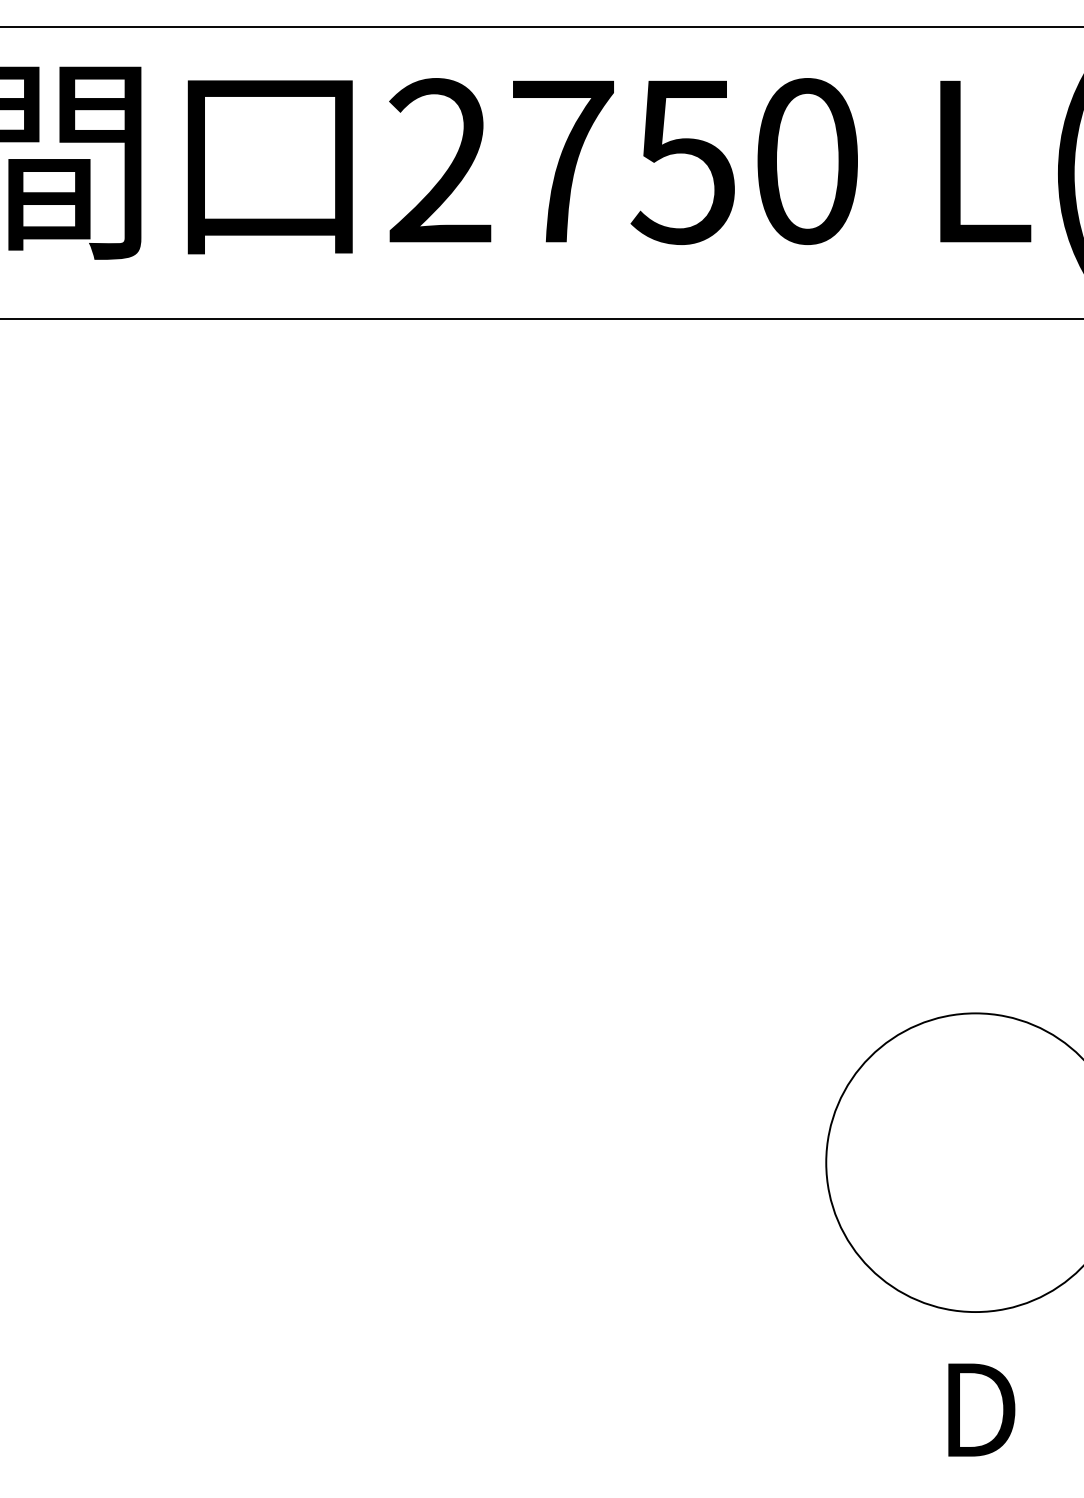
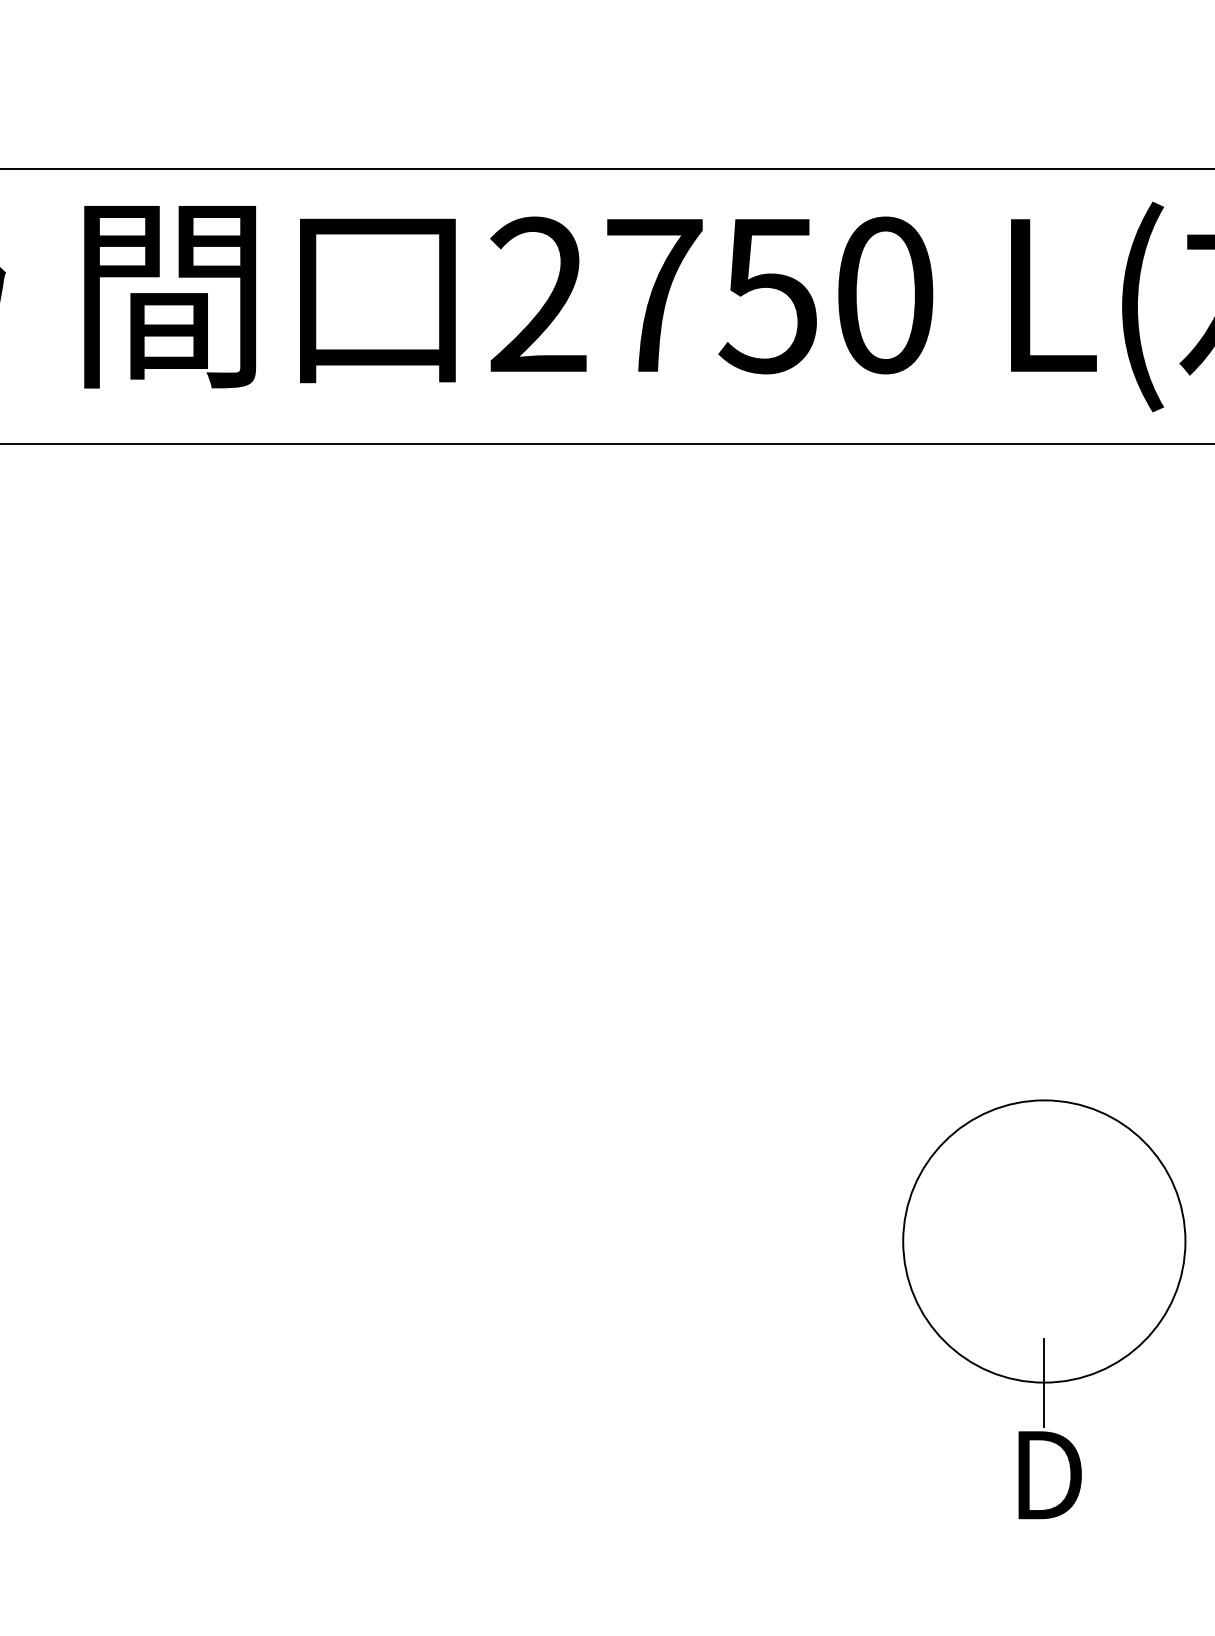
line: (975, 1311) -> (1044, 1382), added

